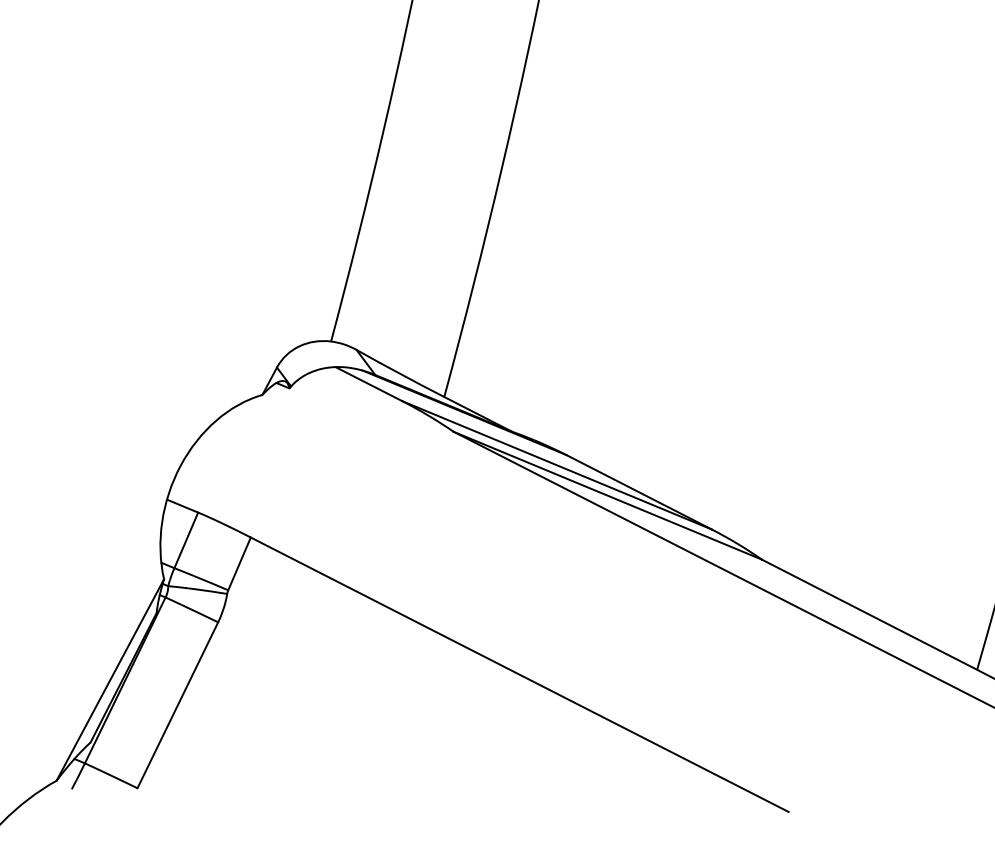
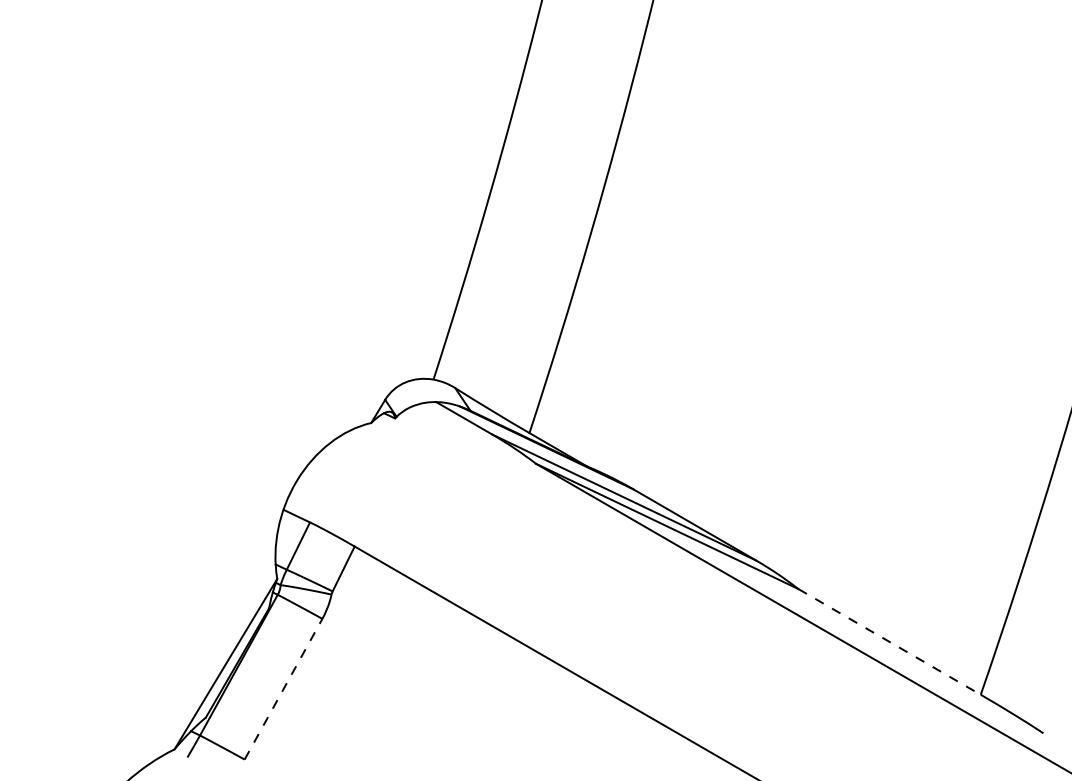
line: (870, 615) -> (890, 642), solid -> dashed
line: (177, 704) -> (283, 688), solid -> dashed

